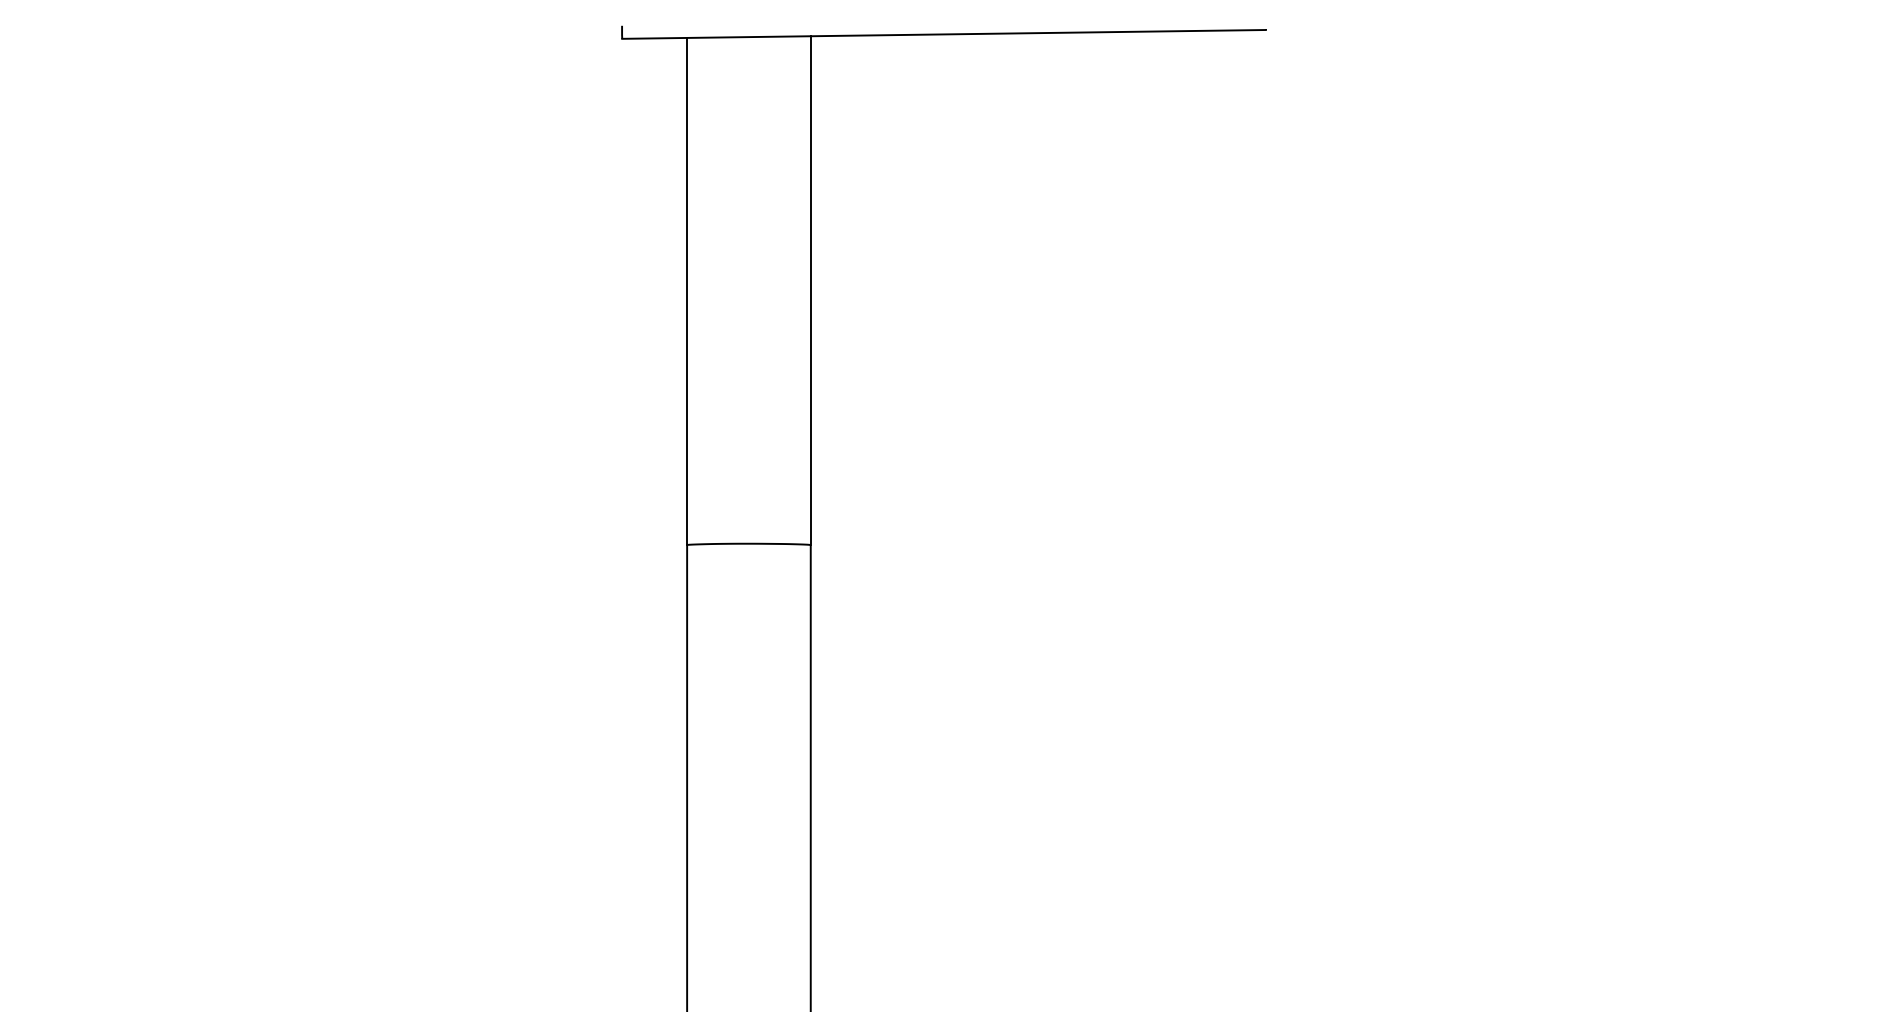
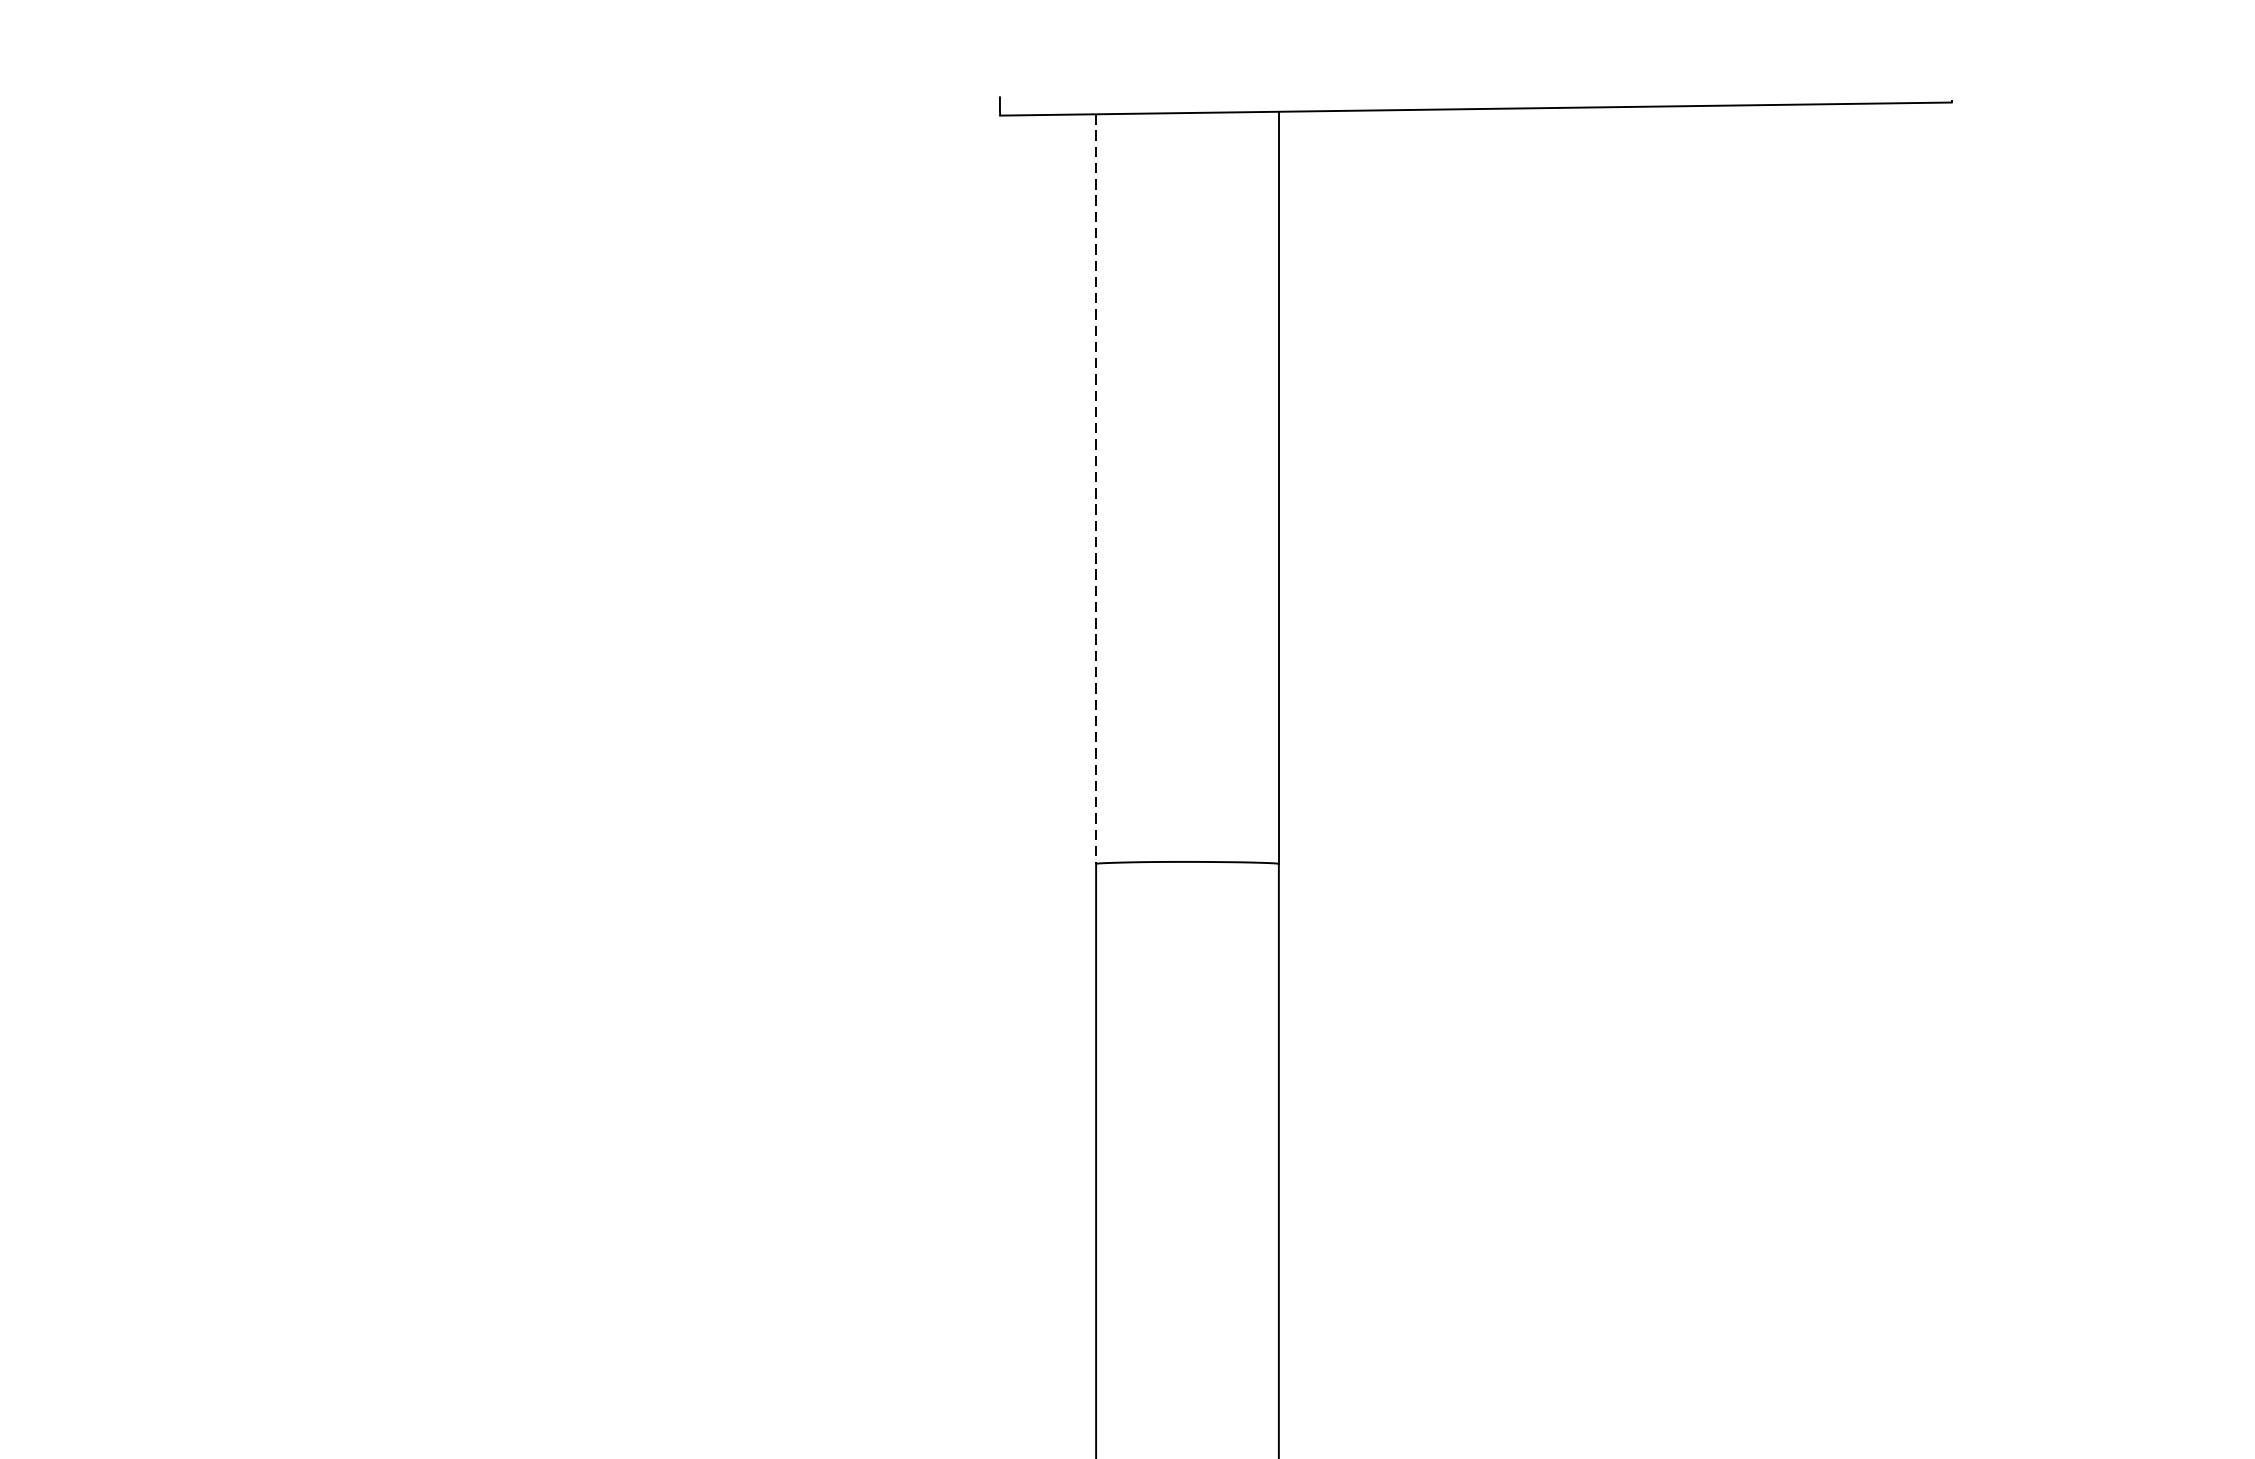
line: (687, 291) -> (1096, 489), solid -> dashed

